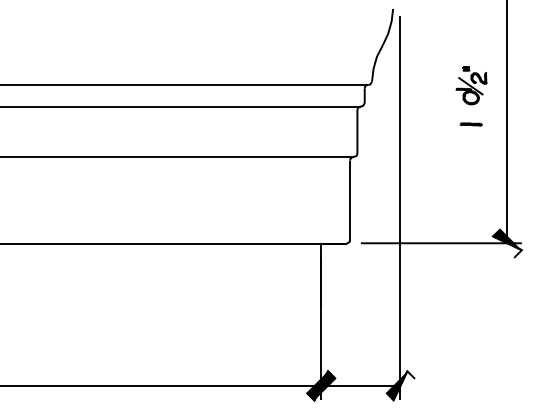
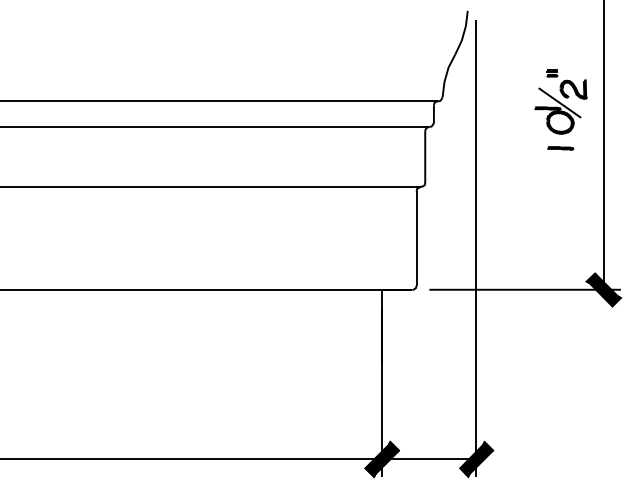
part: (471, 85) -> (561, 101), size x1.43
fill: (507, 246) -> (603, 293), added
fill: (404, 385) -> (481, 459), added

